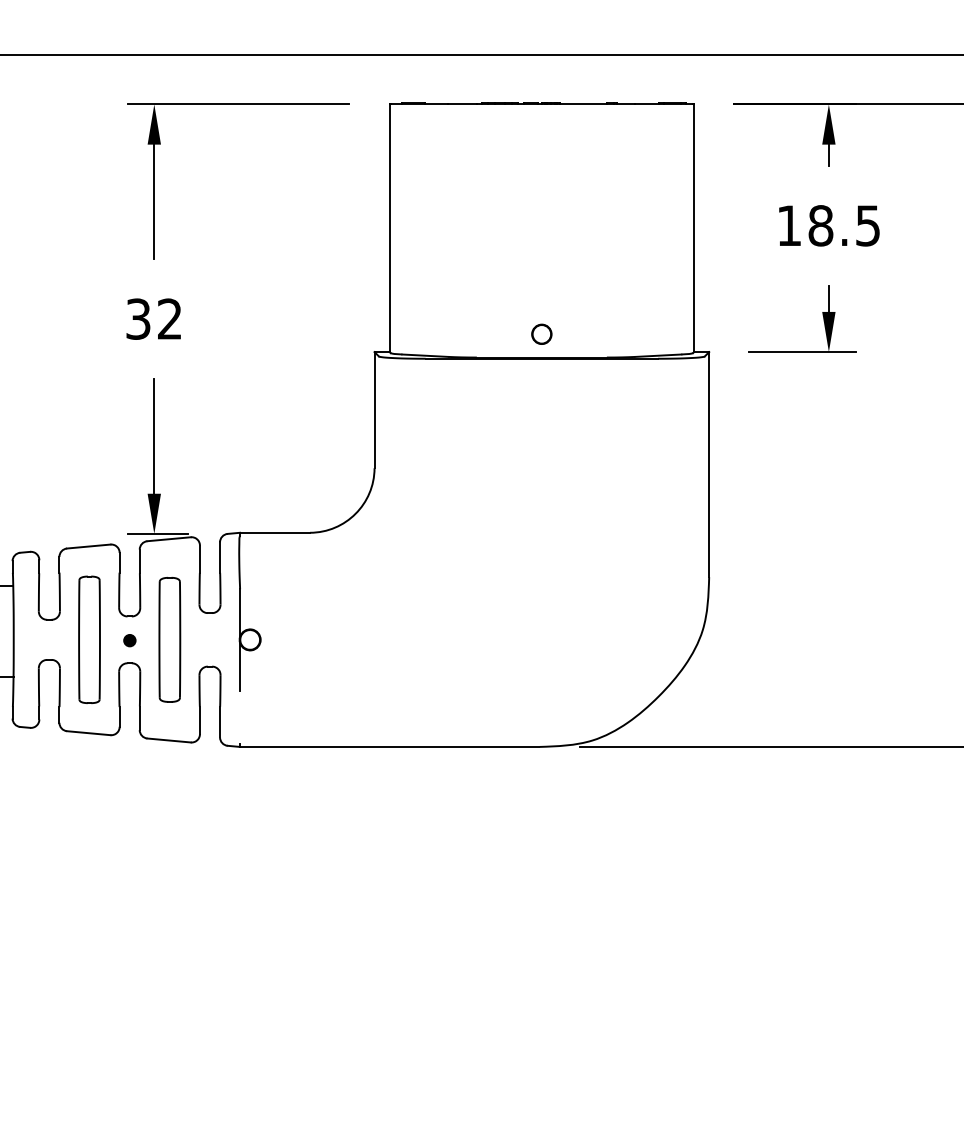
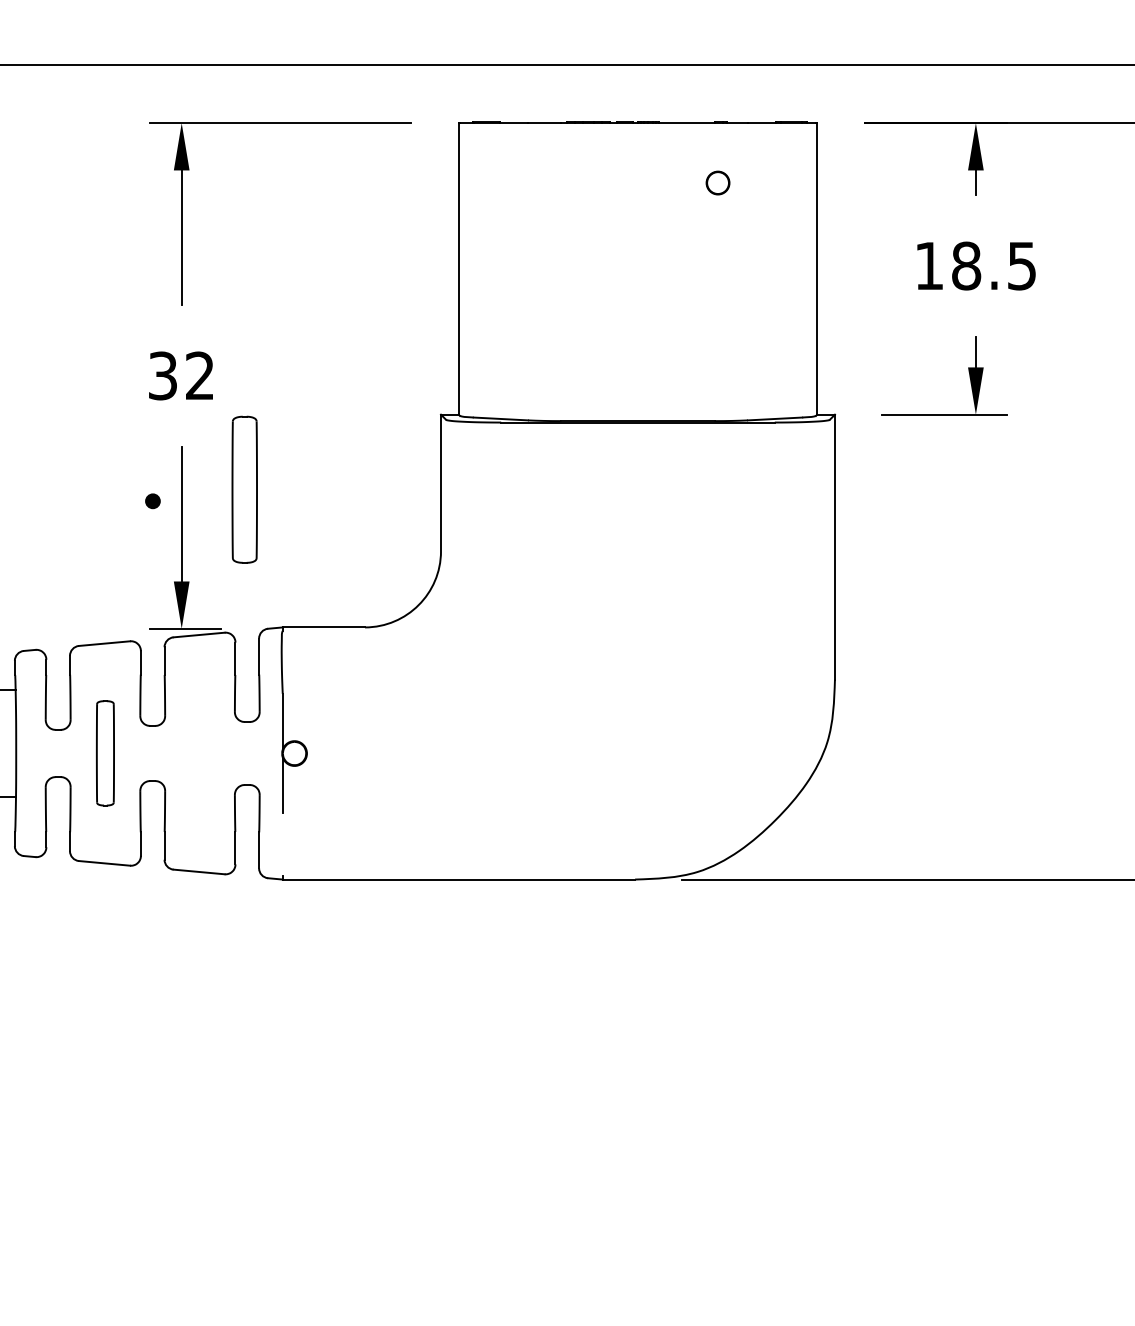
circle: (541, 333) -> (717, 182), moved
part: (89, 639) -> (105, 753), size x0.7
part: (169, 639) -> (244, 489), moved
part: (129, 640) -> (152, 501), moved

